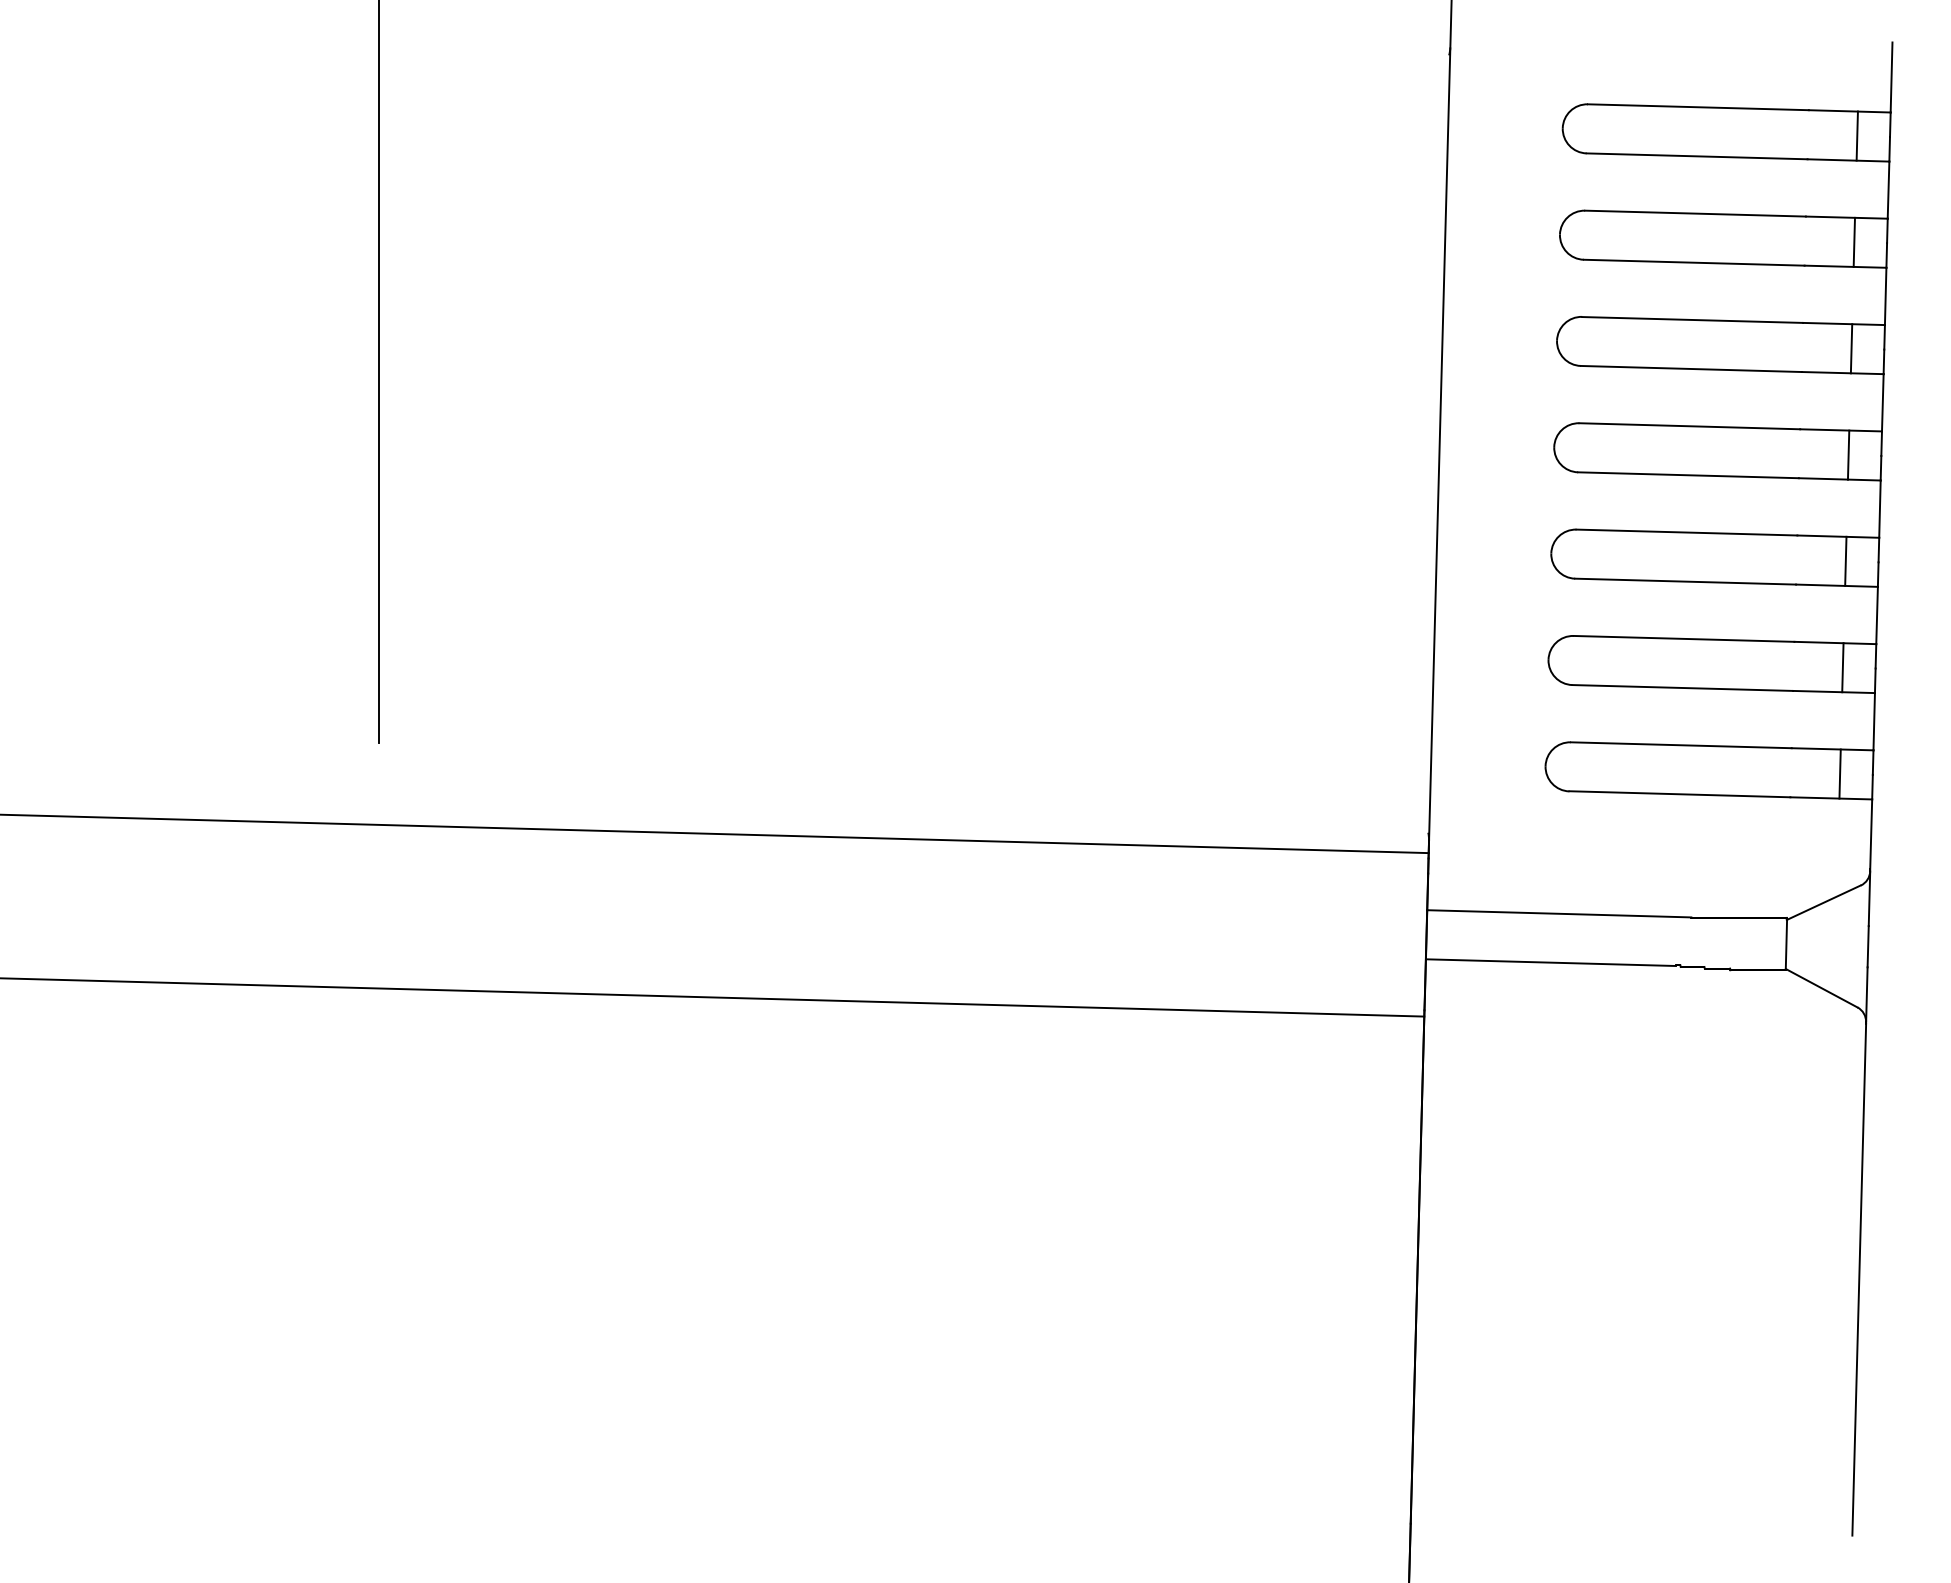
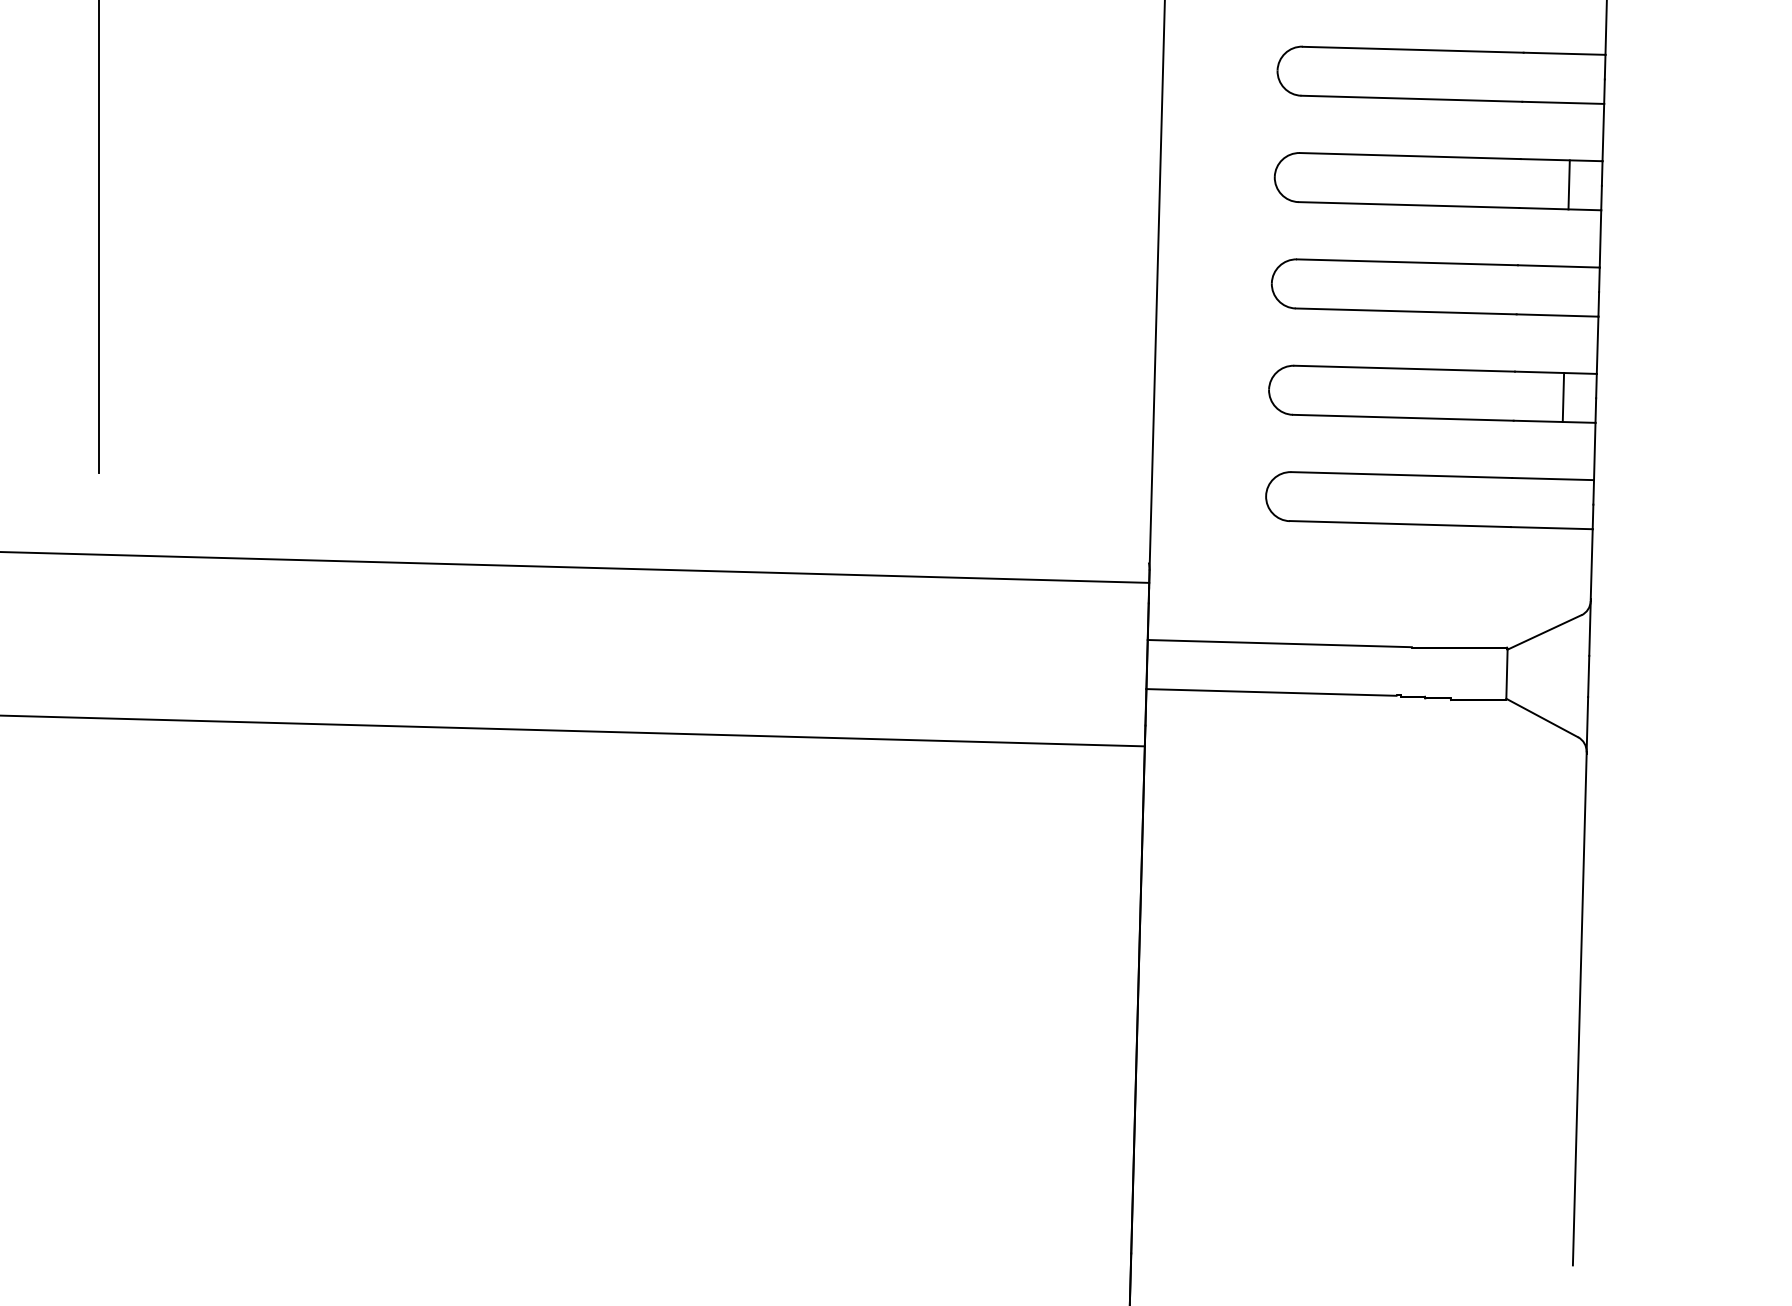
line: (1851, 348) -> (1572, 78), removed
line: (1845, 560) -> (1566, 290), removed
line: (1839, 773) -> (1560, 503), removed

